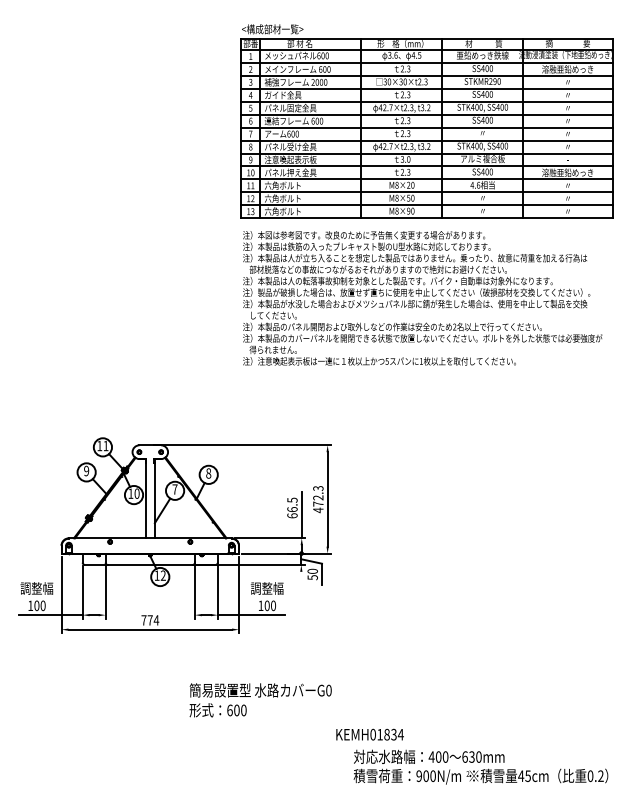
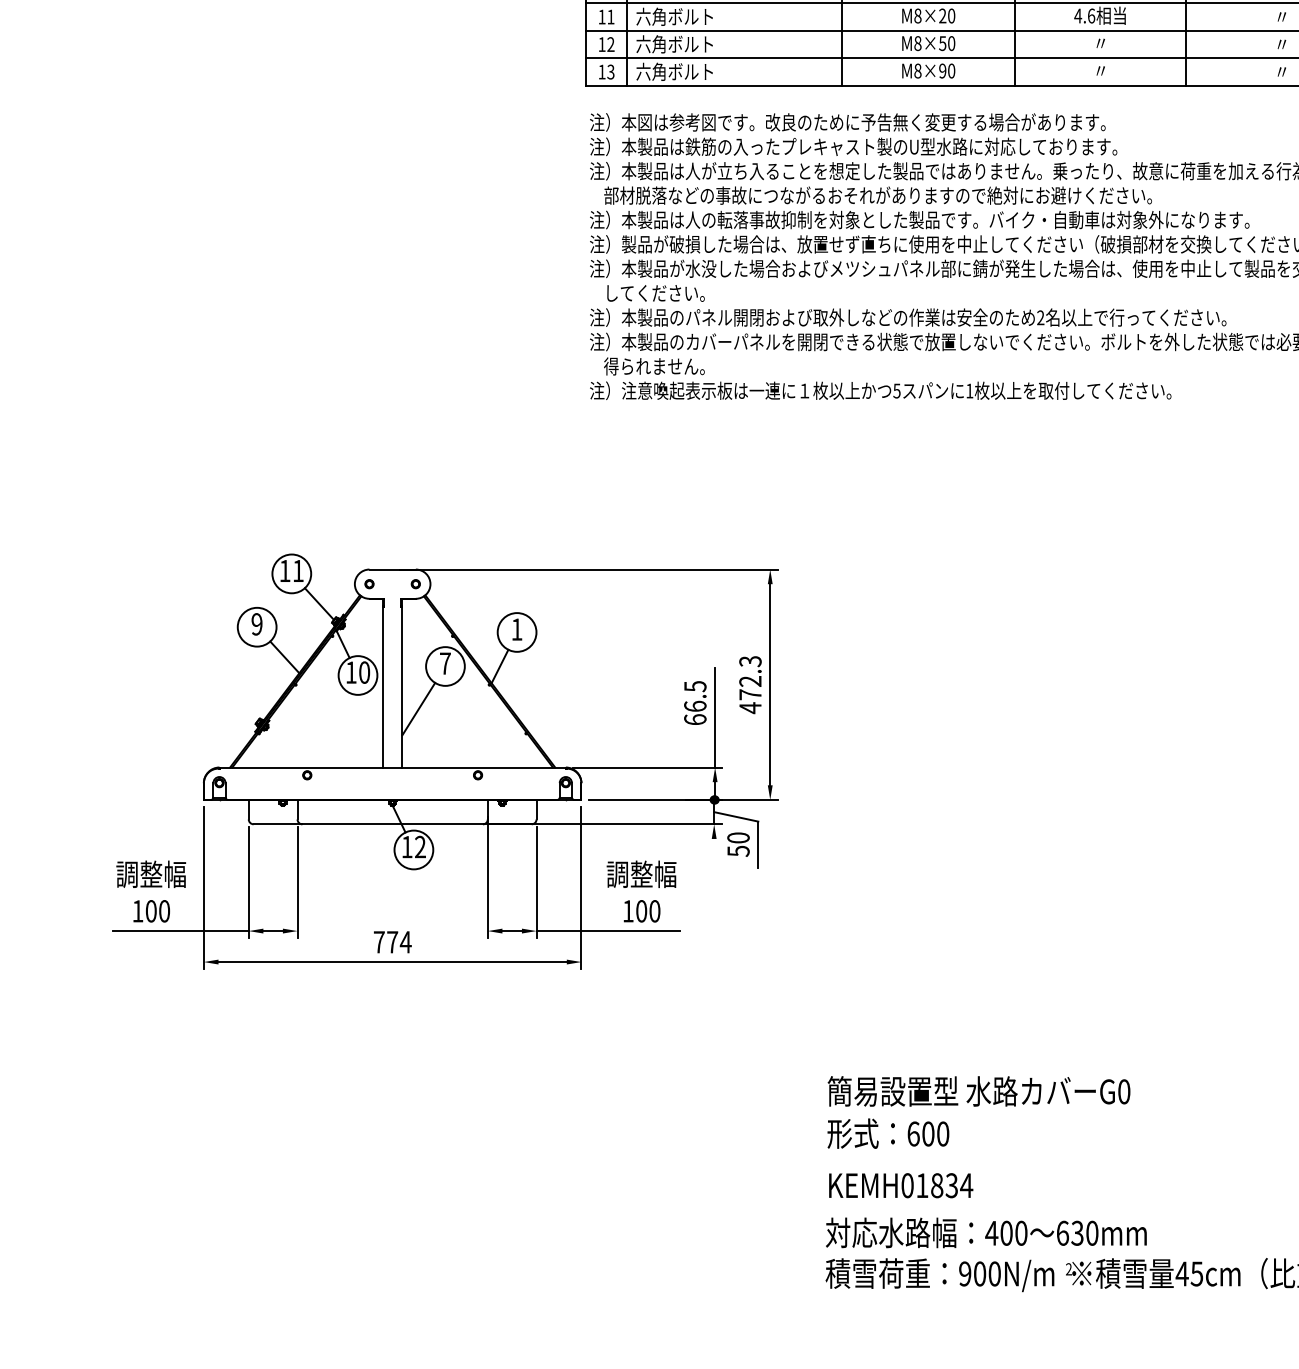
text: (208, 473) -> (516, 629), 8 -> 1
text: (260, 700) -> (978, 1112), moved
text: (369, 734) -> (899, 1185), moved

